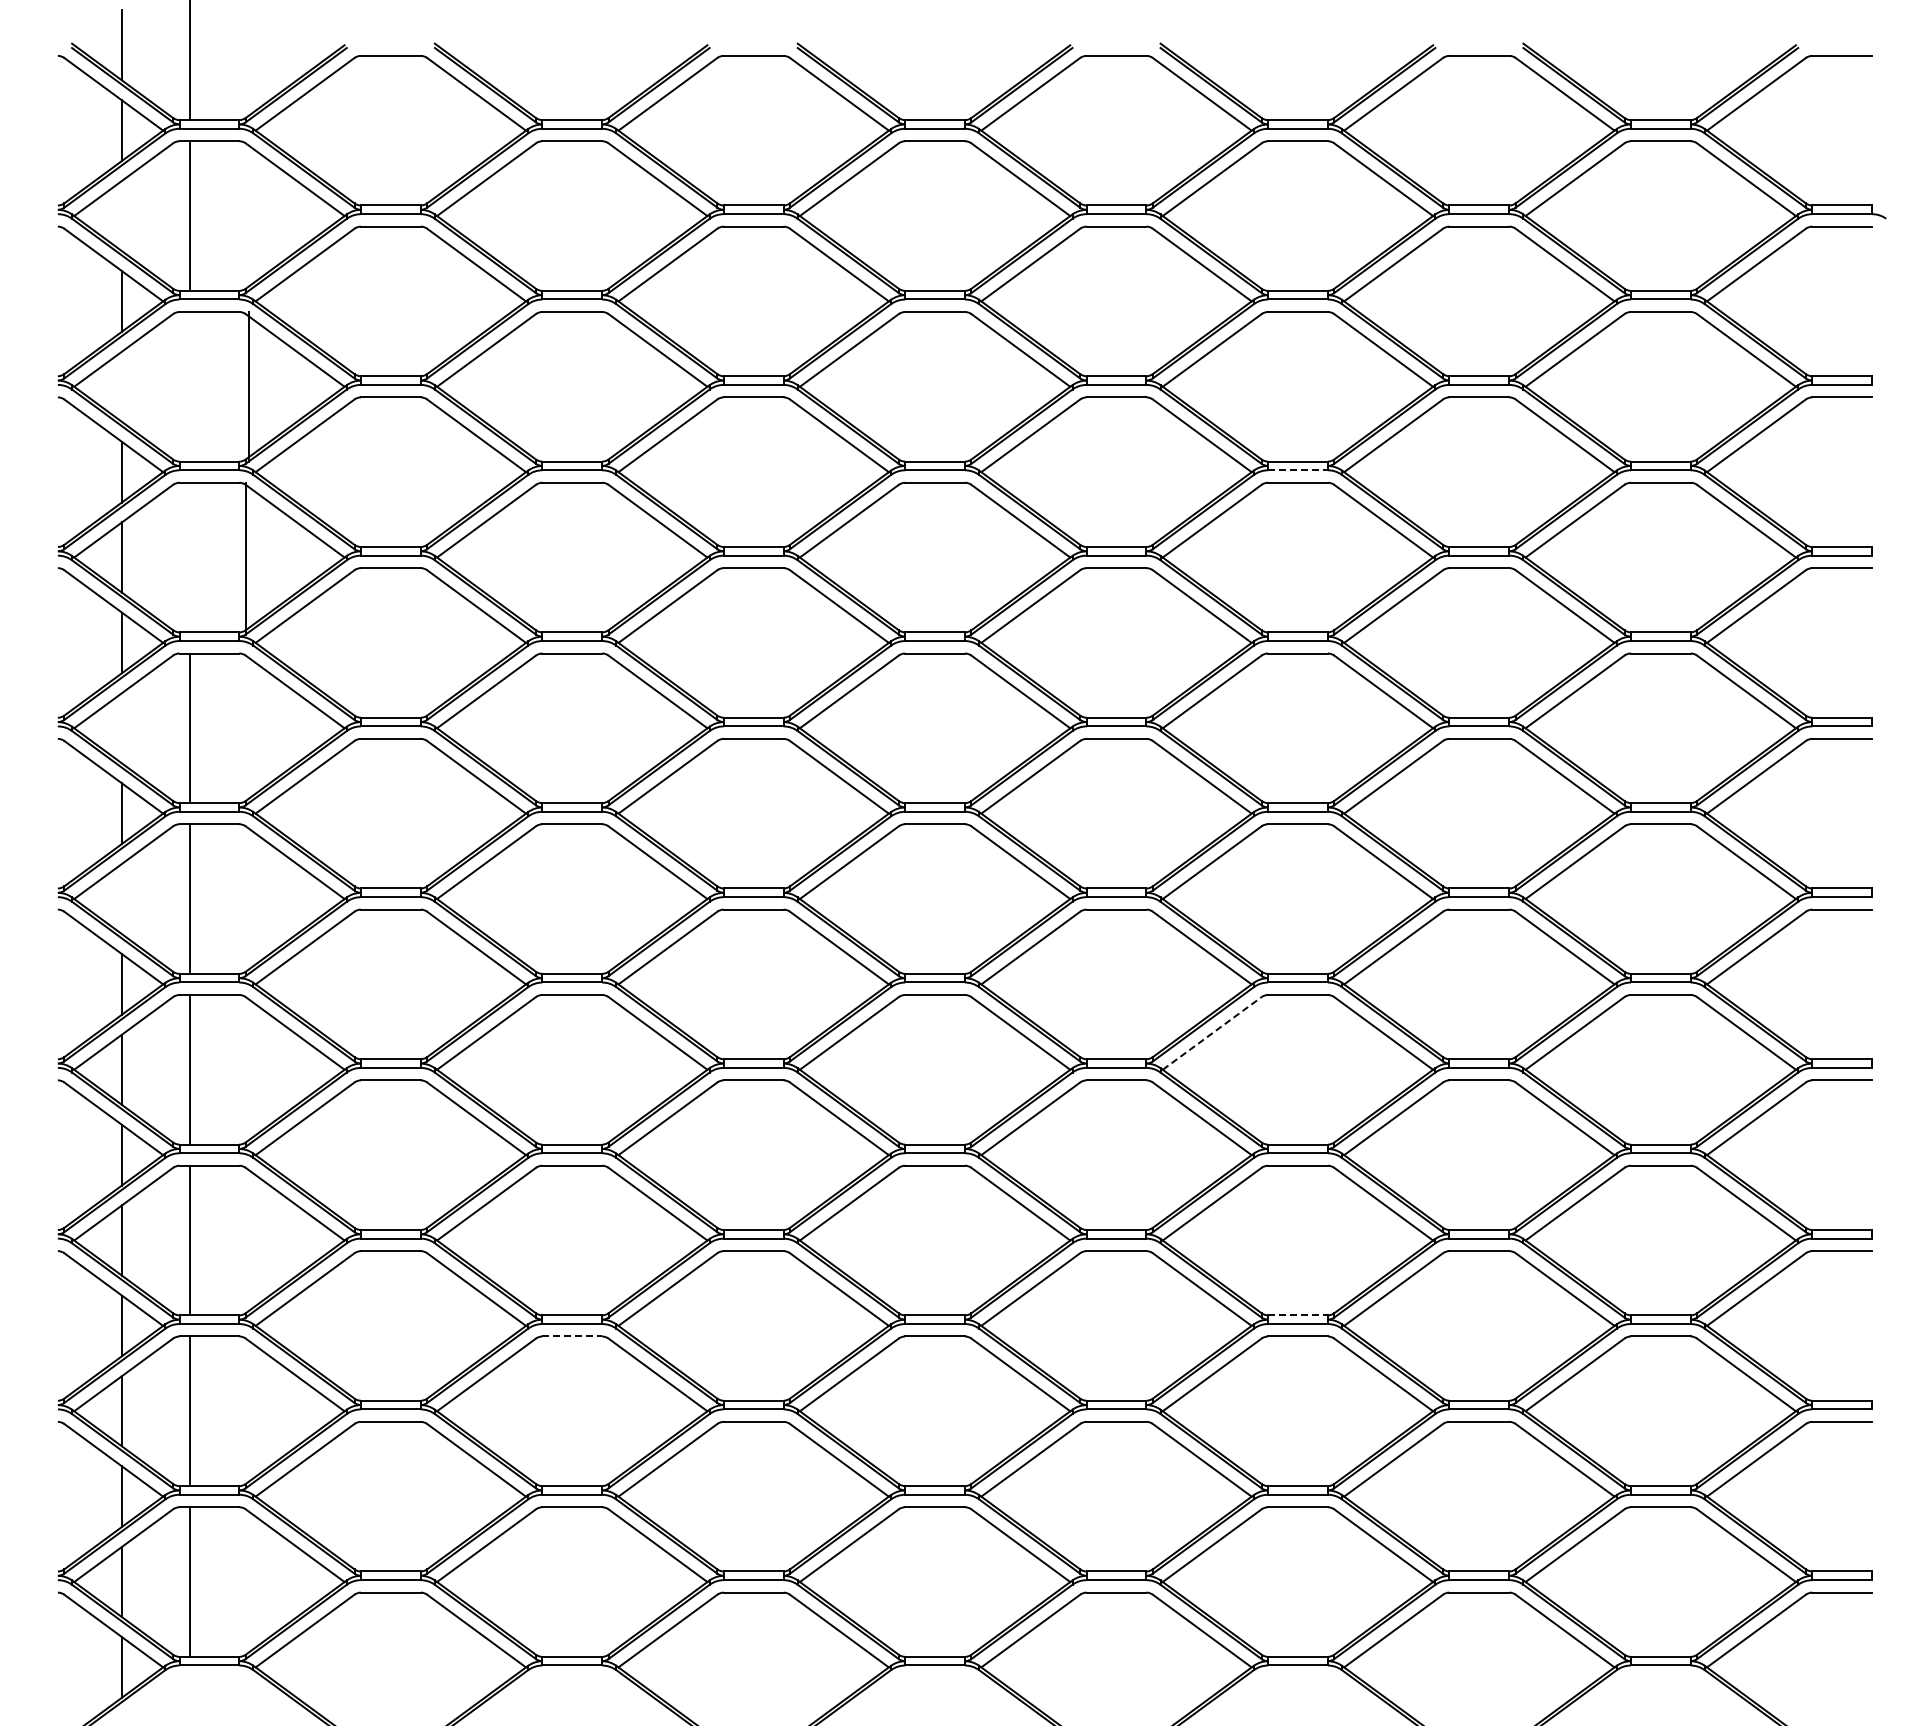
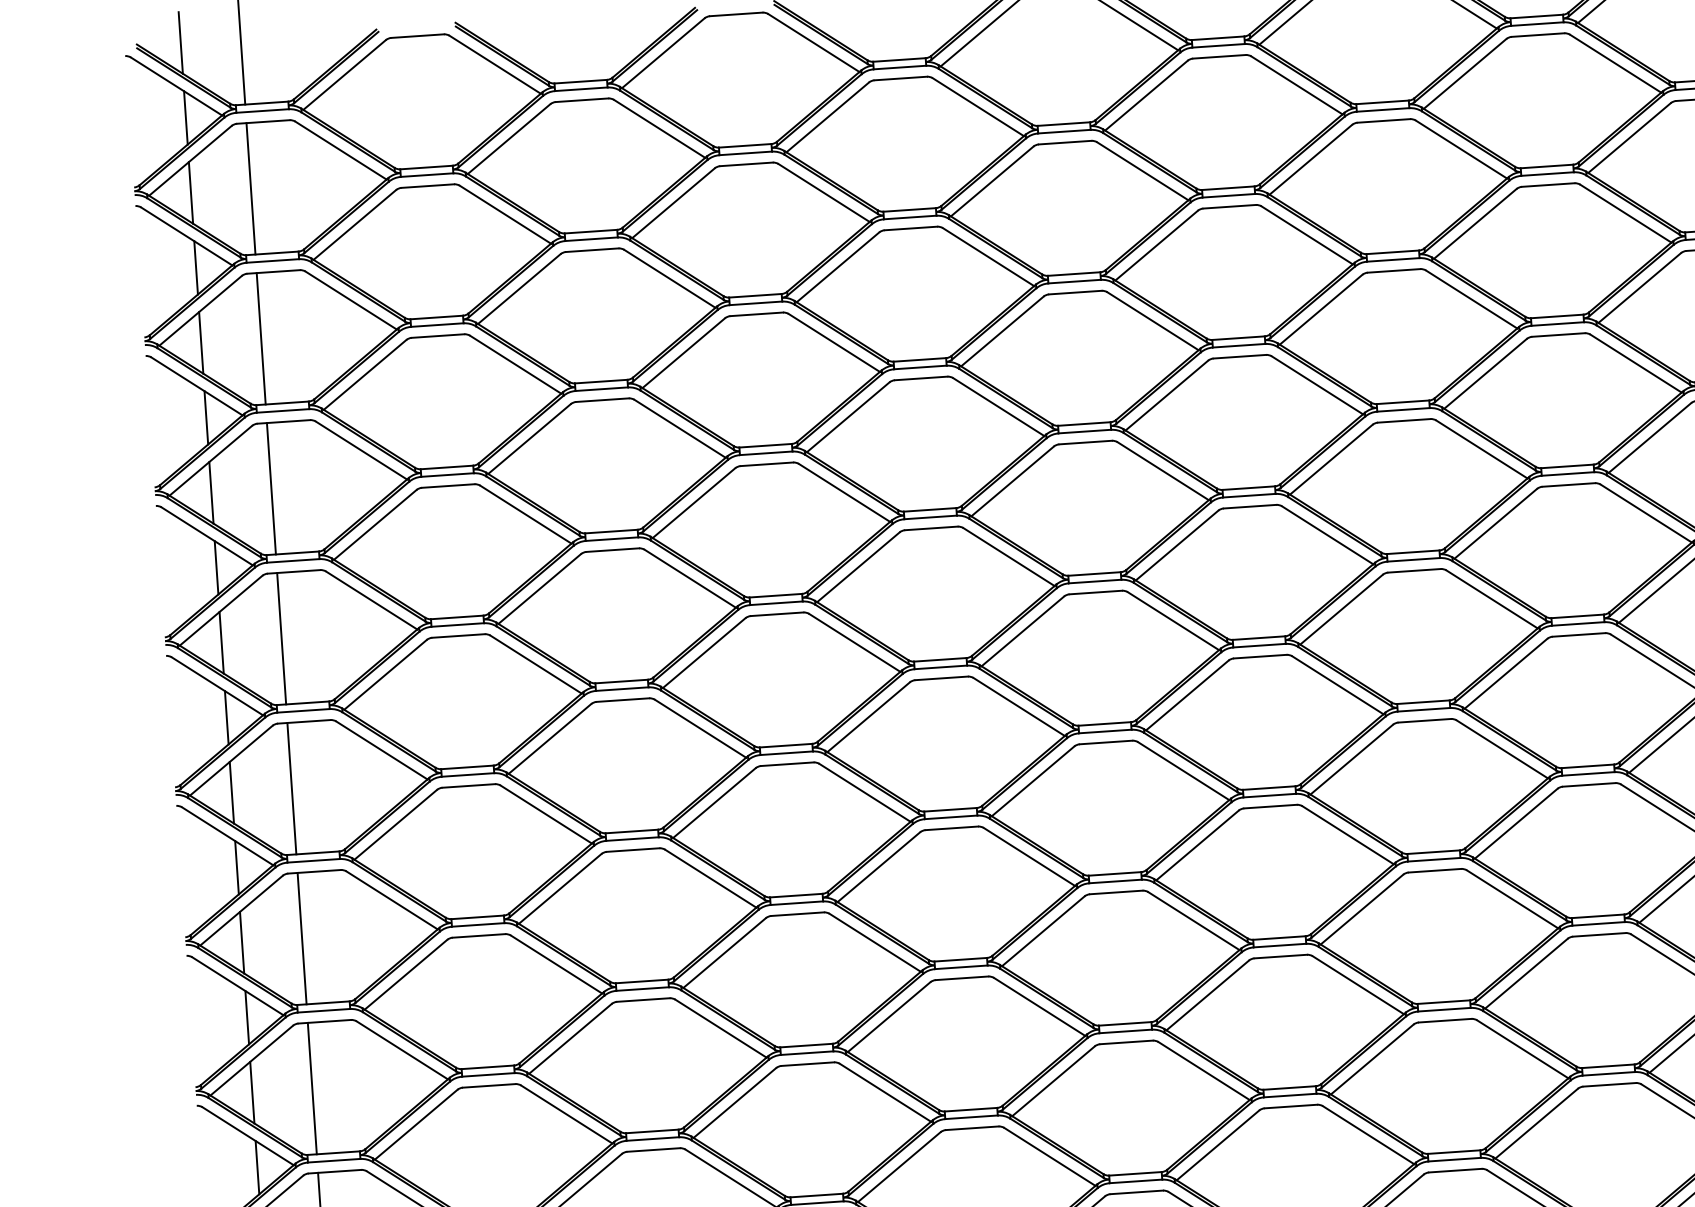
line: (121, 216) -> (190, 193), added
line: (121, 386) -> (200, 342), added
line: (249, 386) -> (261, 338), moved
line: (1297, 470) -> (1238, 345), dashed -> solid
line: (246, 557) -> (271, 488), moved
line: (121, 728) -> (221, 643), added
line: (121, 898) -> (231, 792), added
line: (1212, 1033) -> (1197, 845), dashed -> solid
line: (1297, 1315) -> (1289, 1088), dashed -> solid
line: (572, 1336) -> (653, 1149), dashed -> solid

